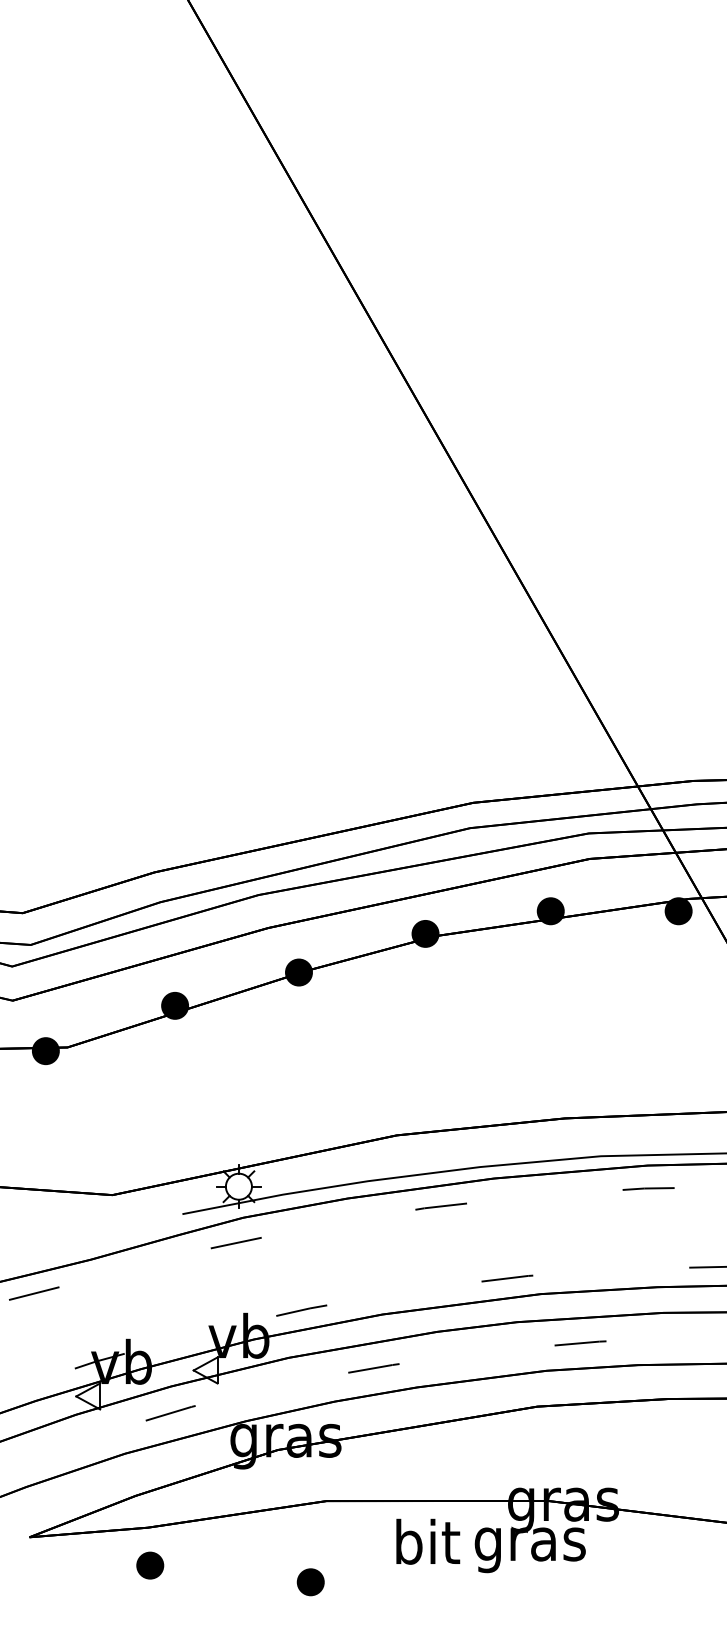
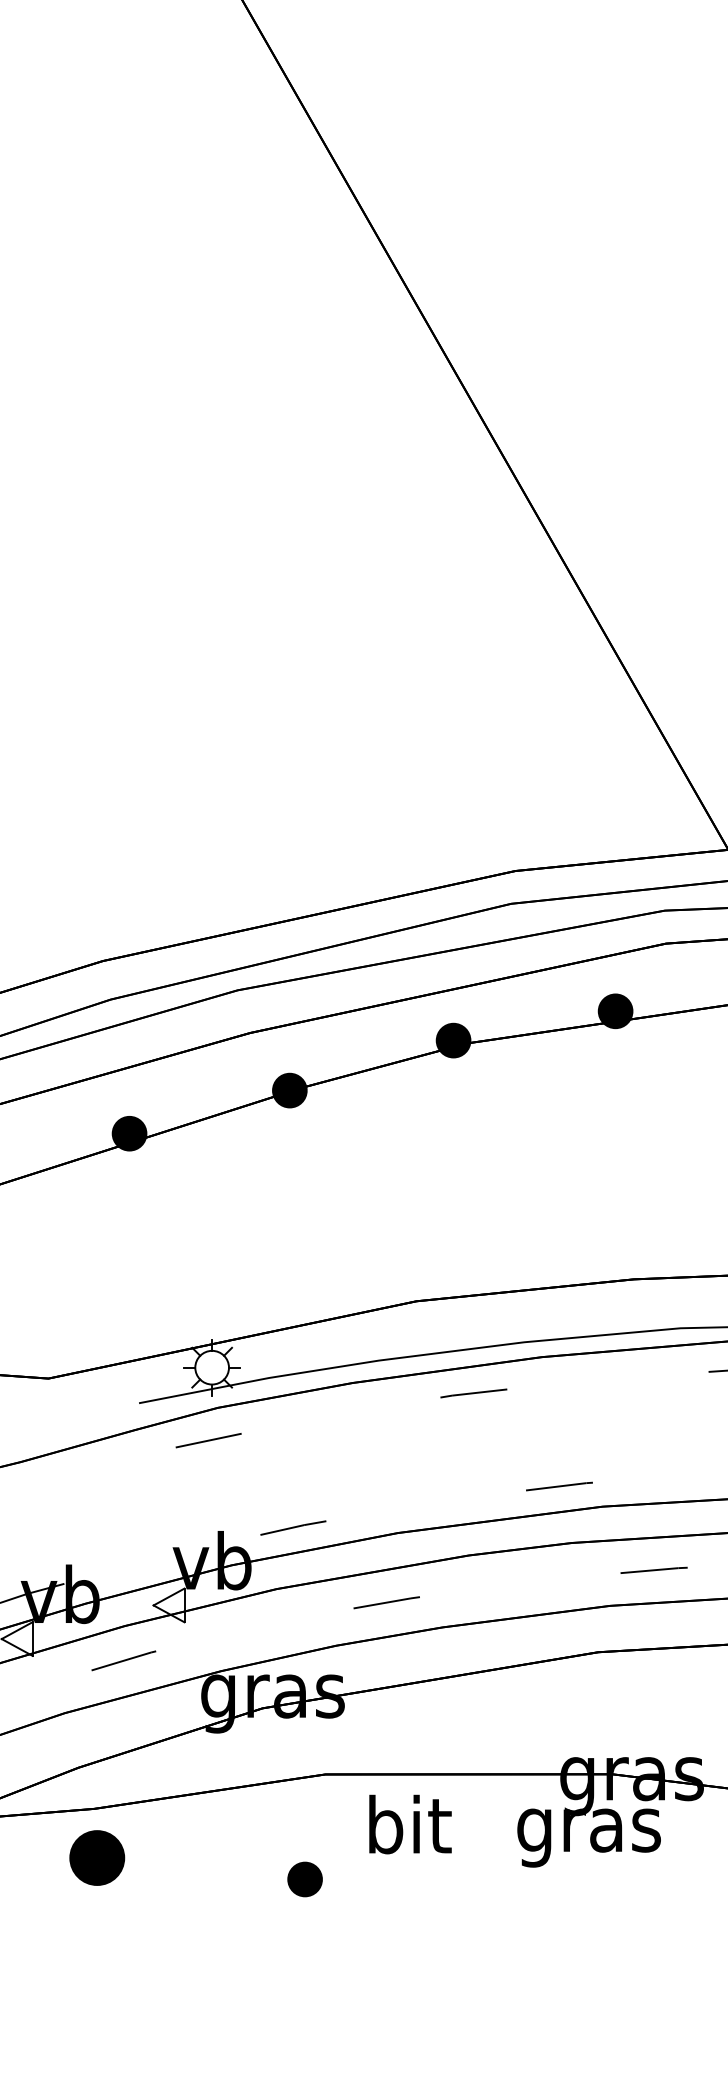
text: (428, 1541) -> (410, 1824), moved
part: (150, 1565) -> (97, 1857), size x1.6

